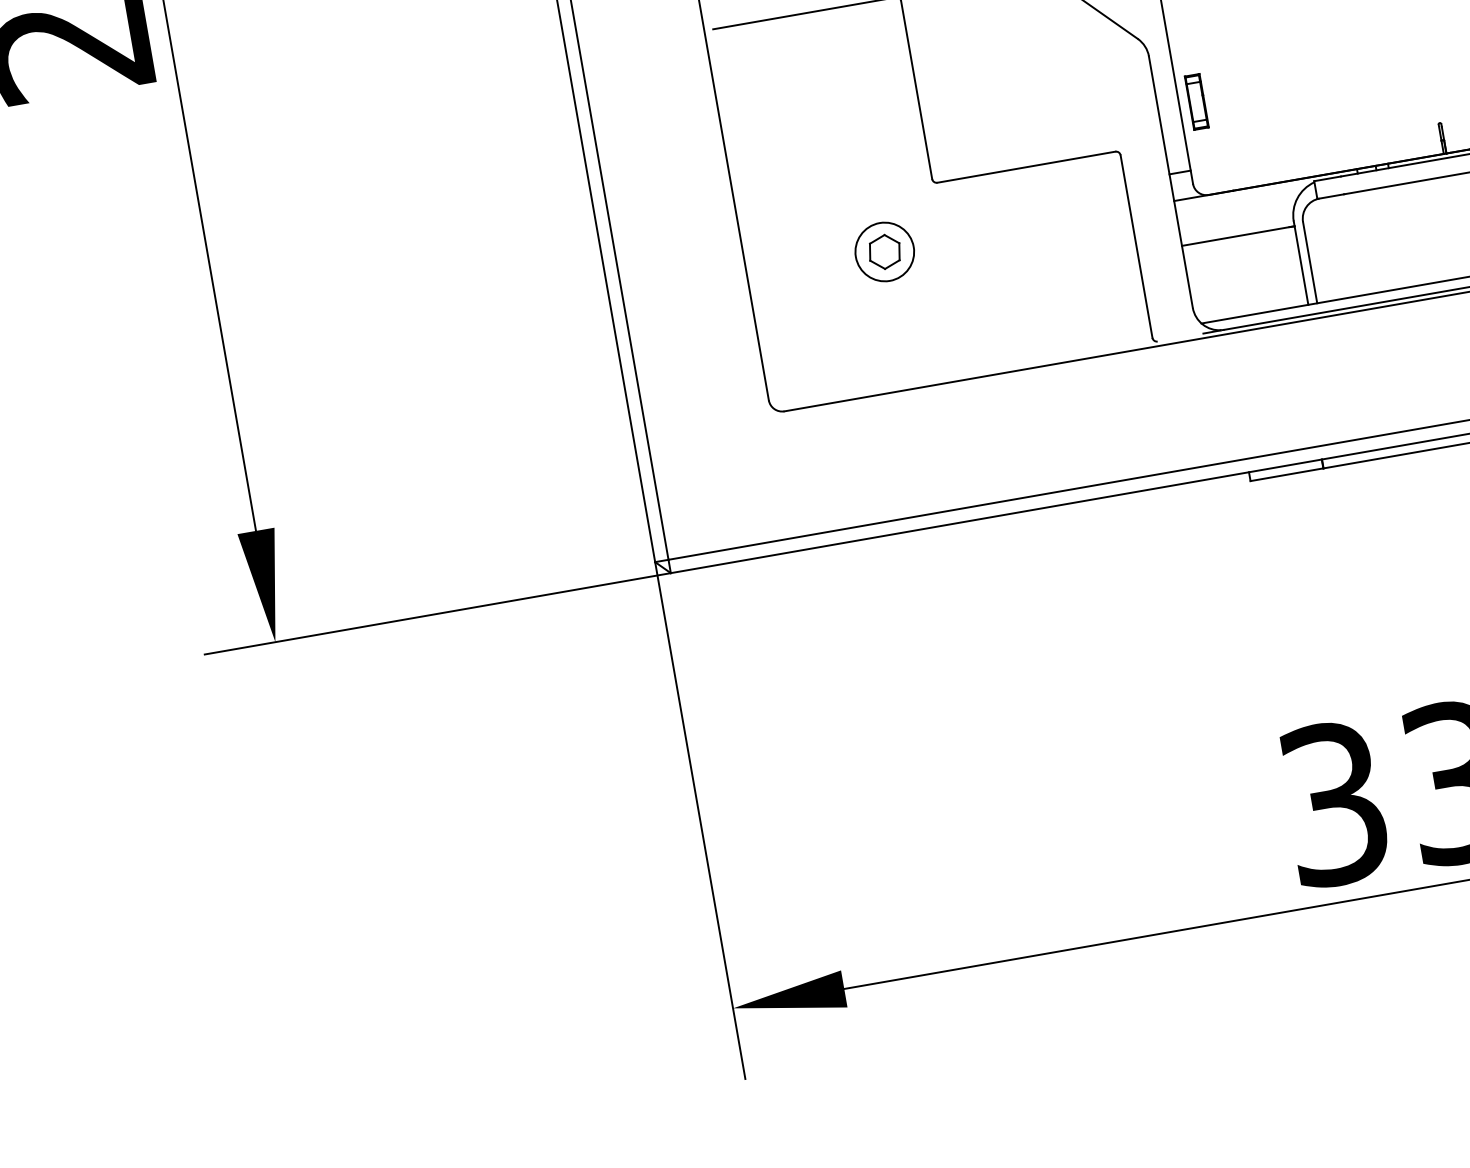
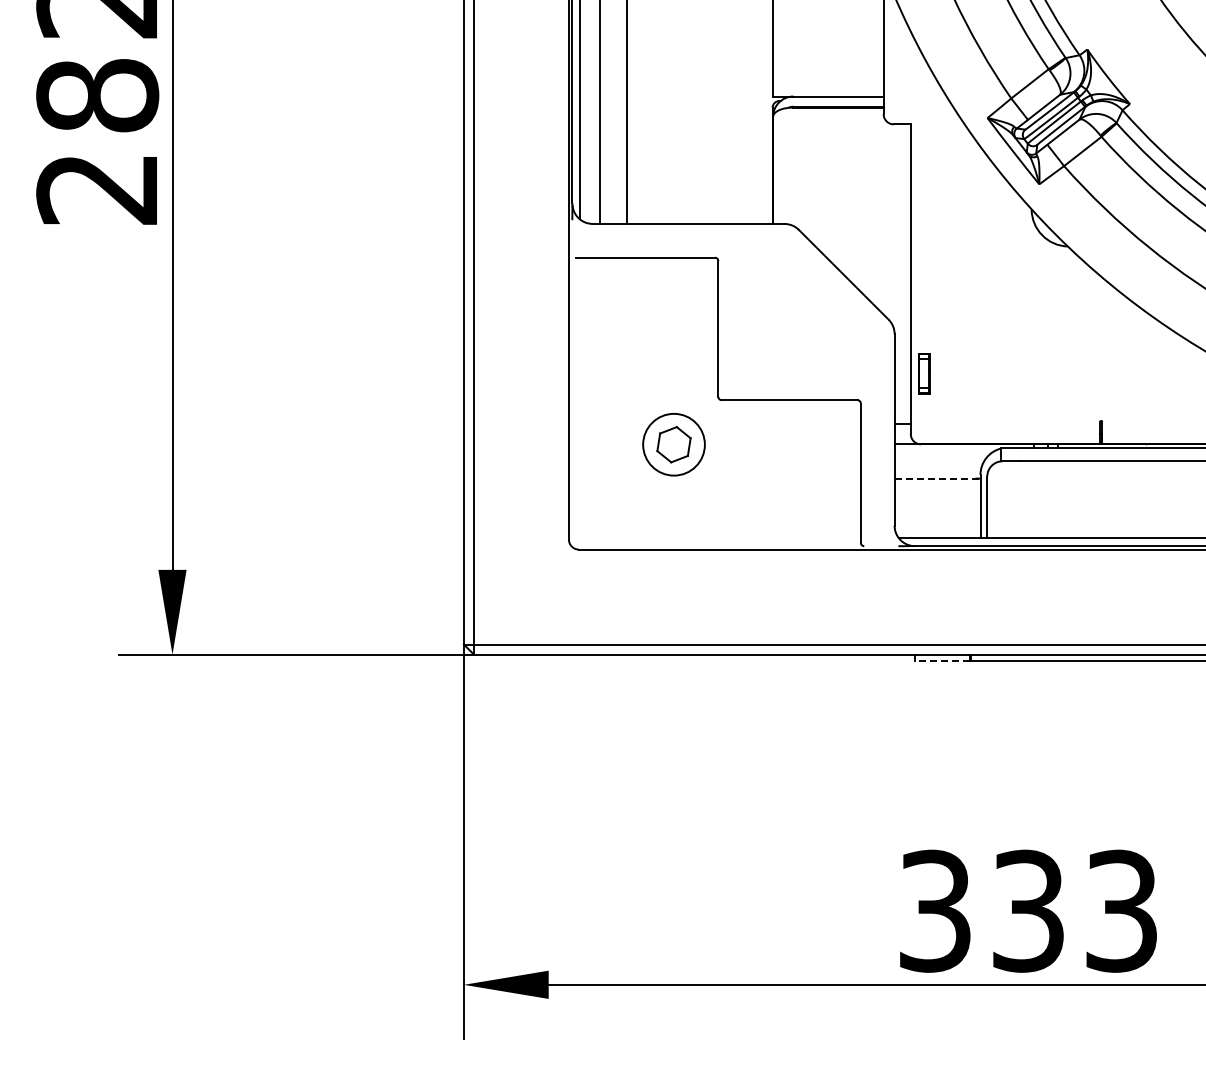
line: (1238, 236) -> (937, 478), solid -> dashed
part: (884, 251) -> (673, 444), size x1.4
line: (1286, 474) -> (942, 661), solid -> dashed

